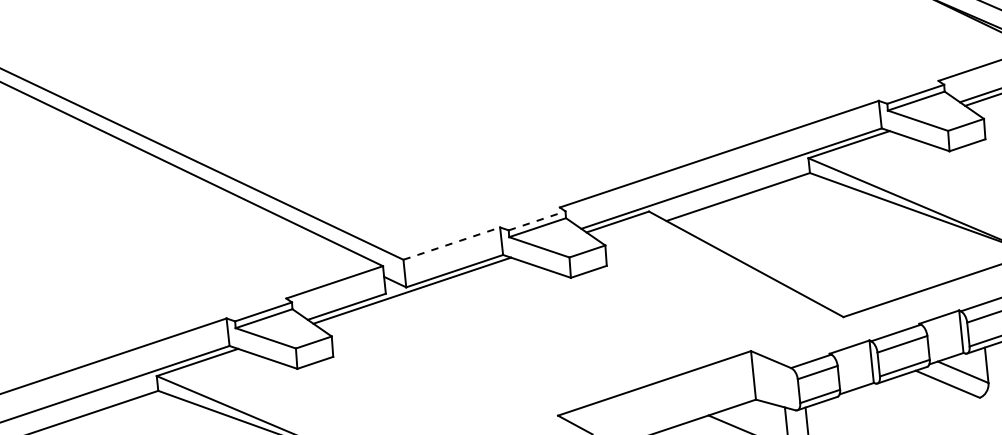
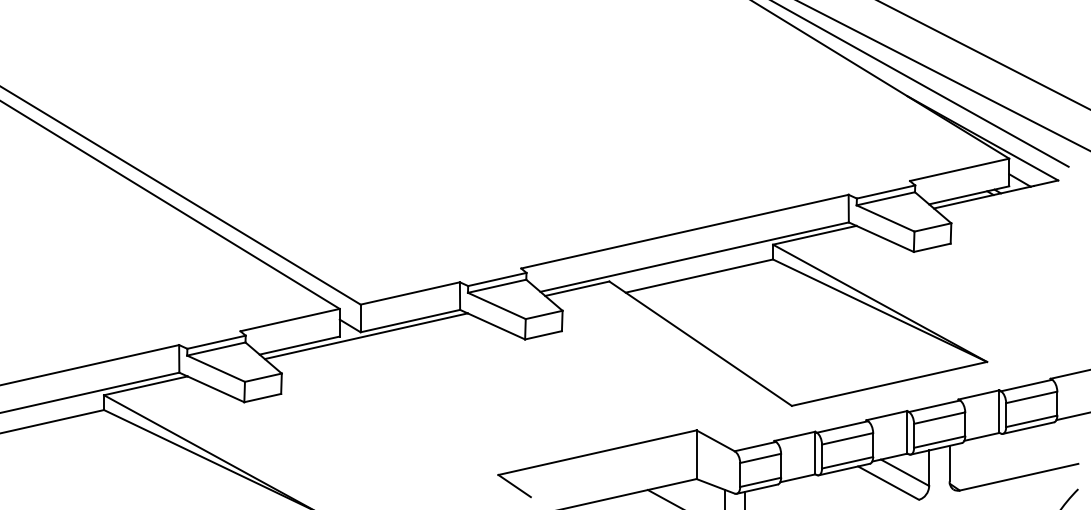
line: (537, 220) -> (497, 279), dashed -> solid
line: (451, 243) -> (410, 293), dashed -> solid

